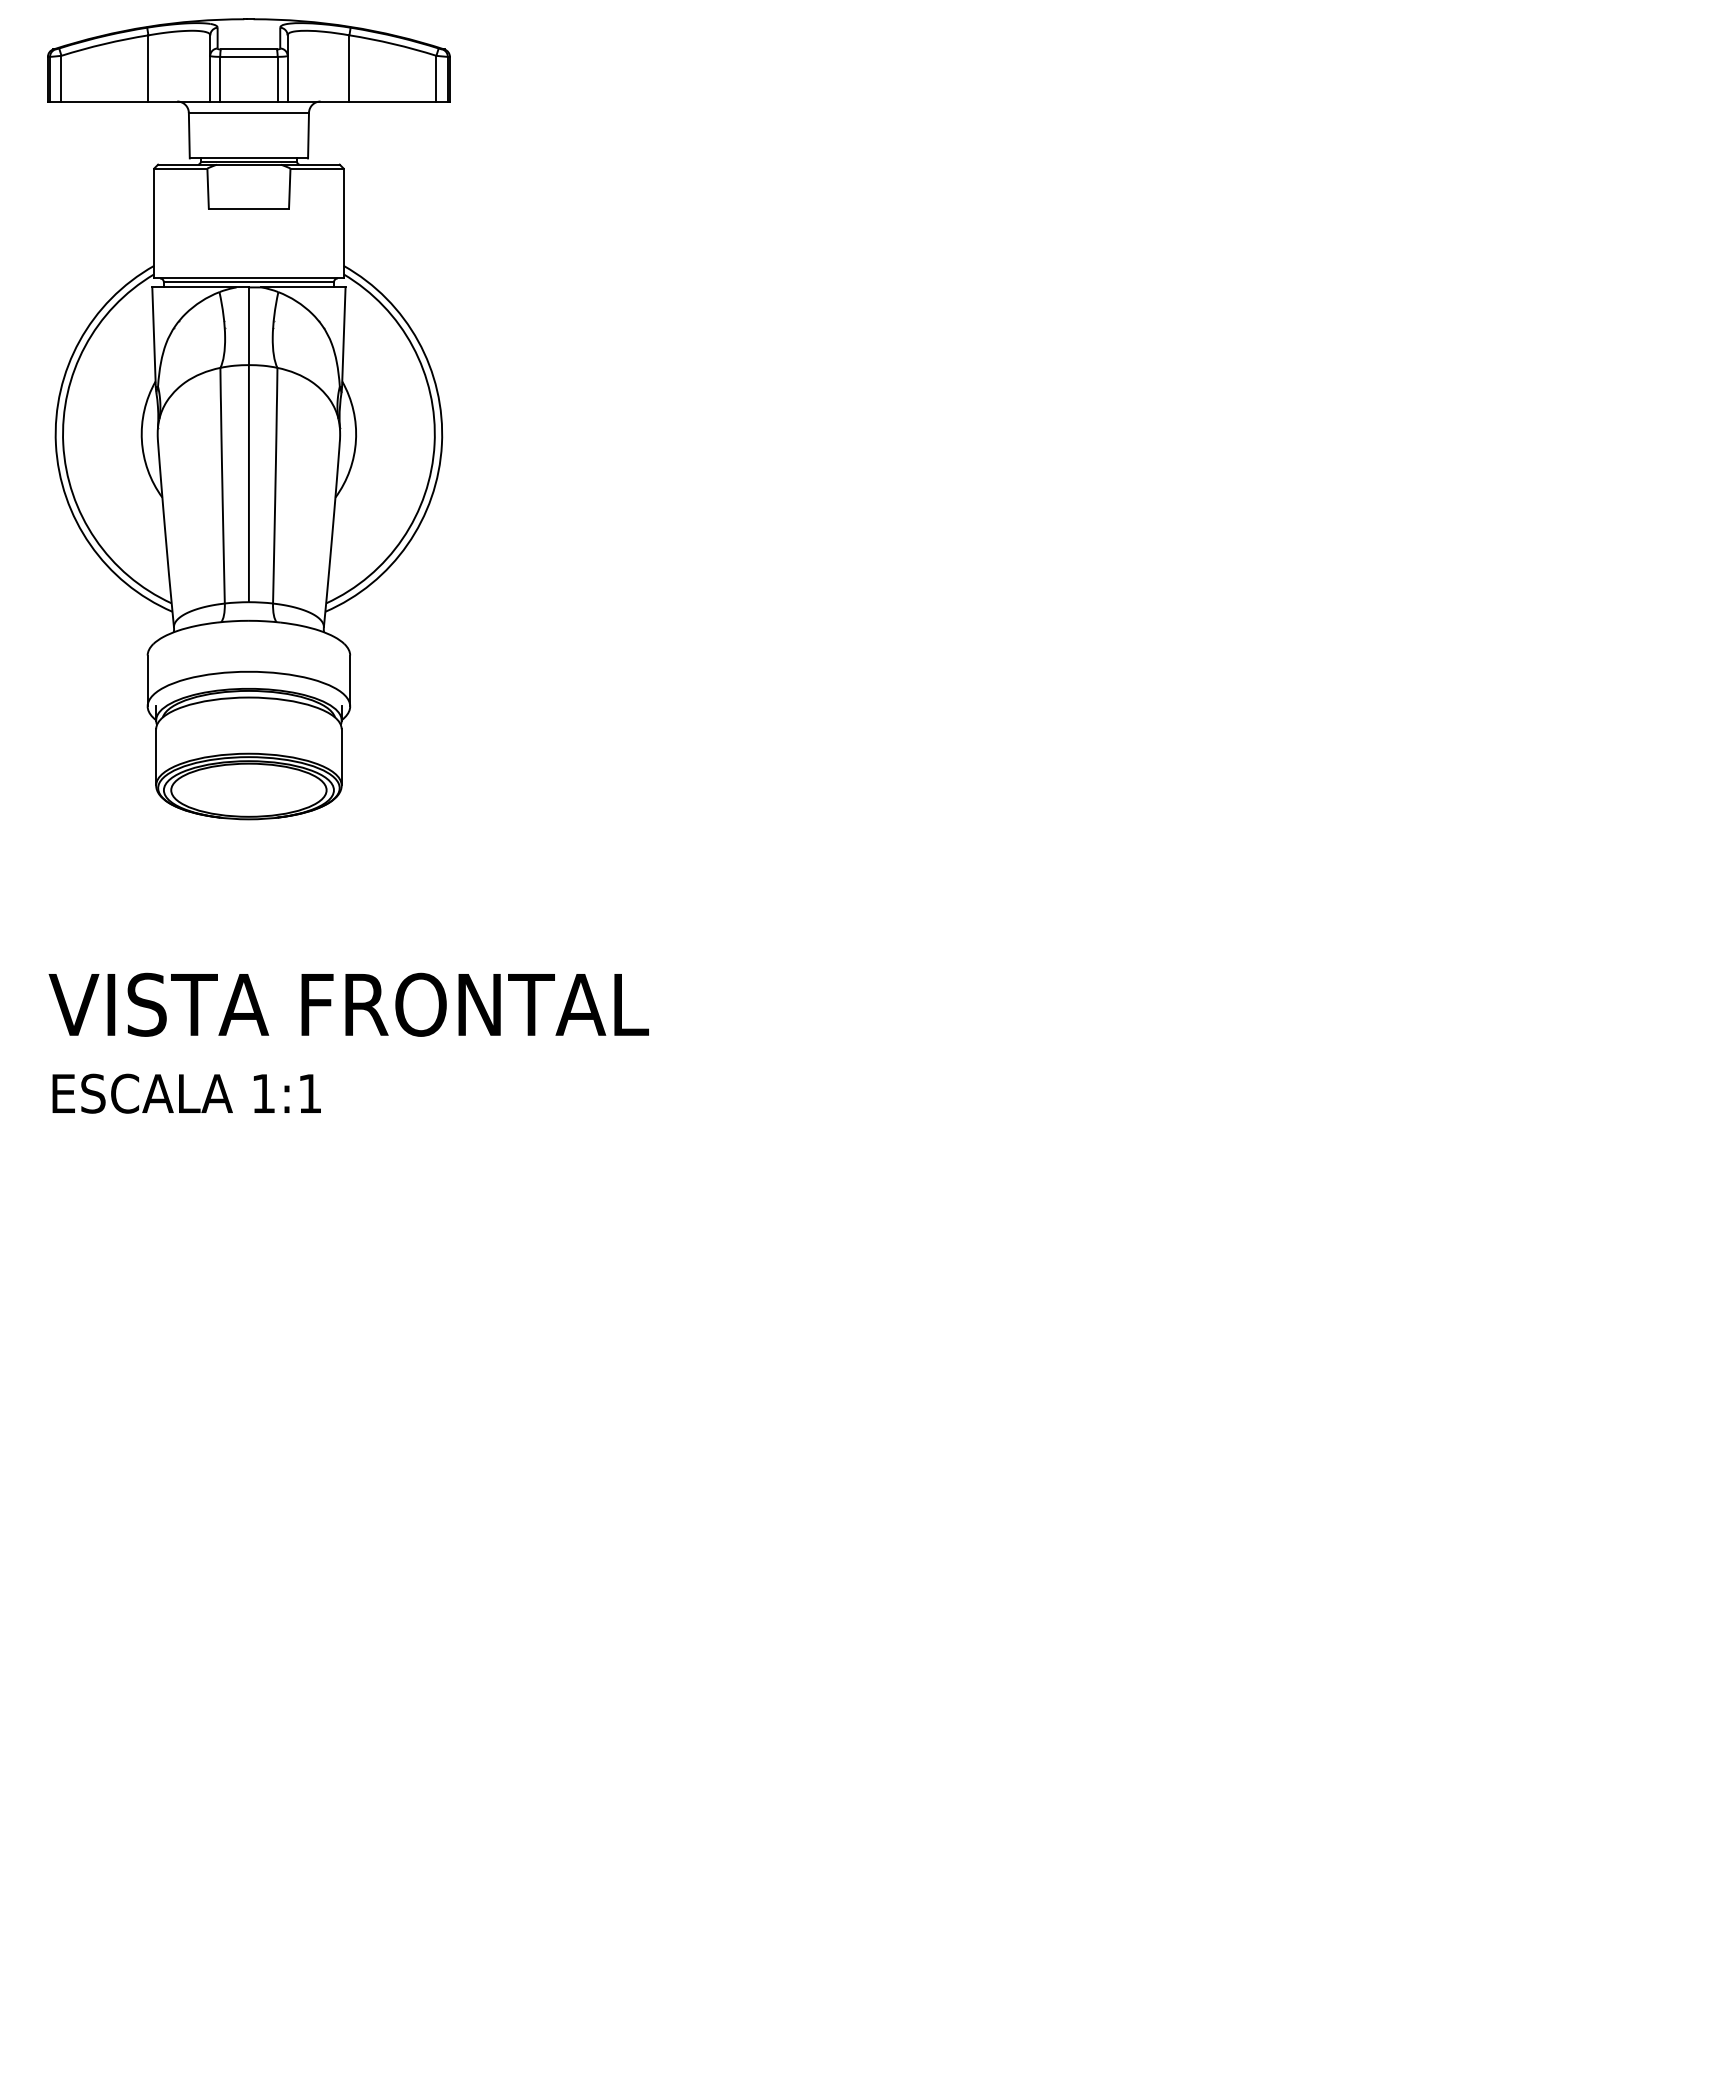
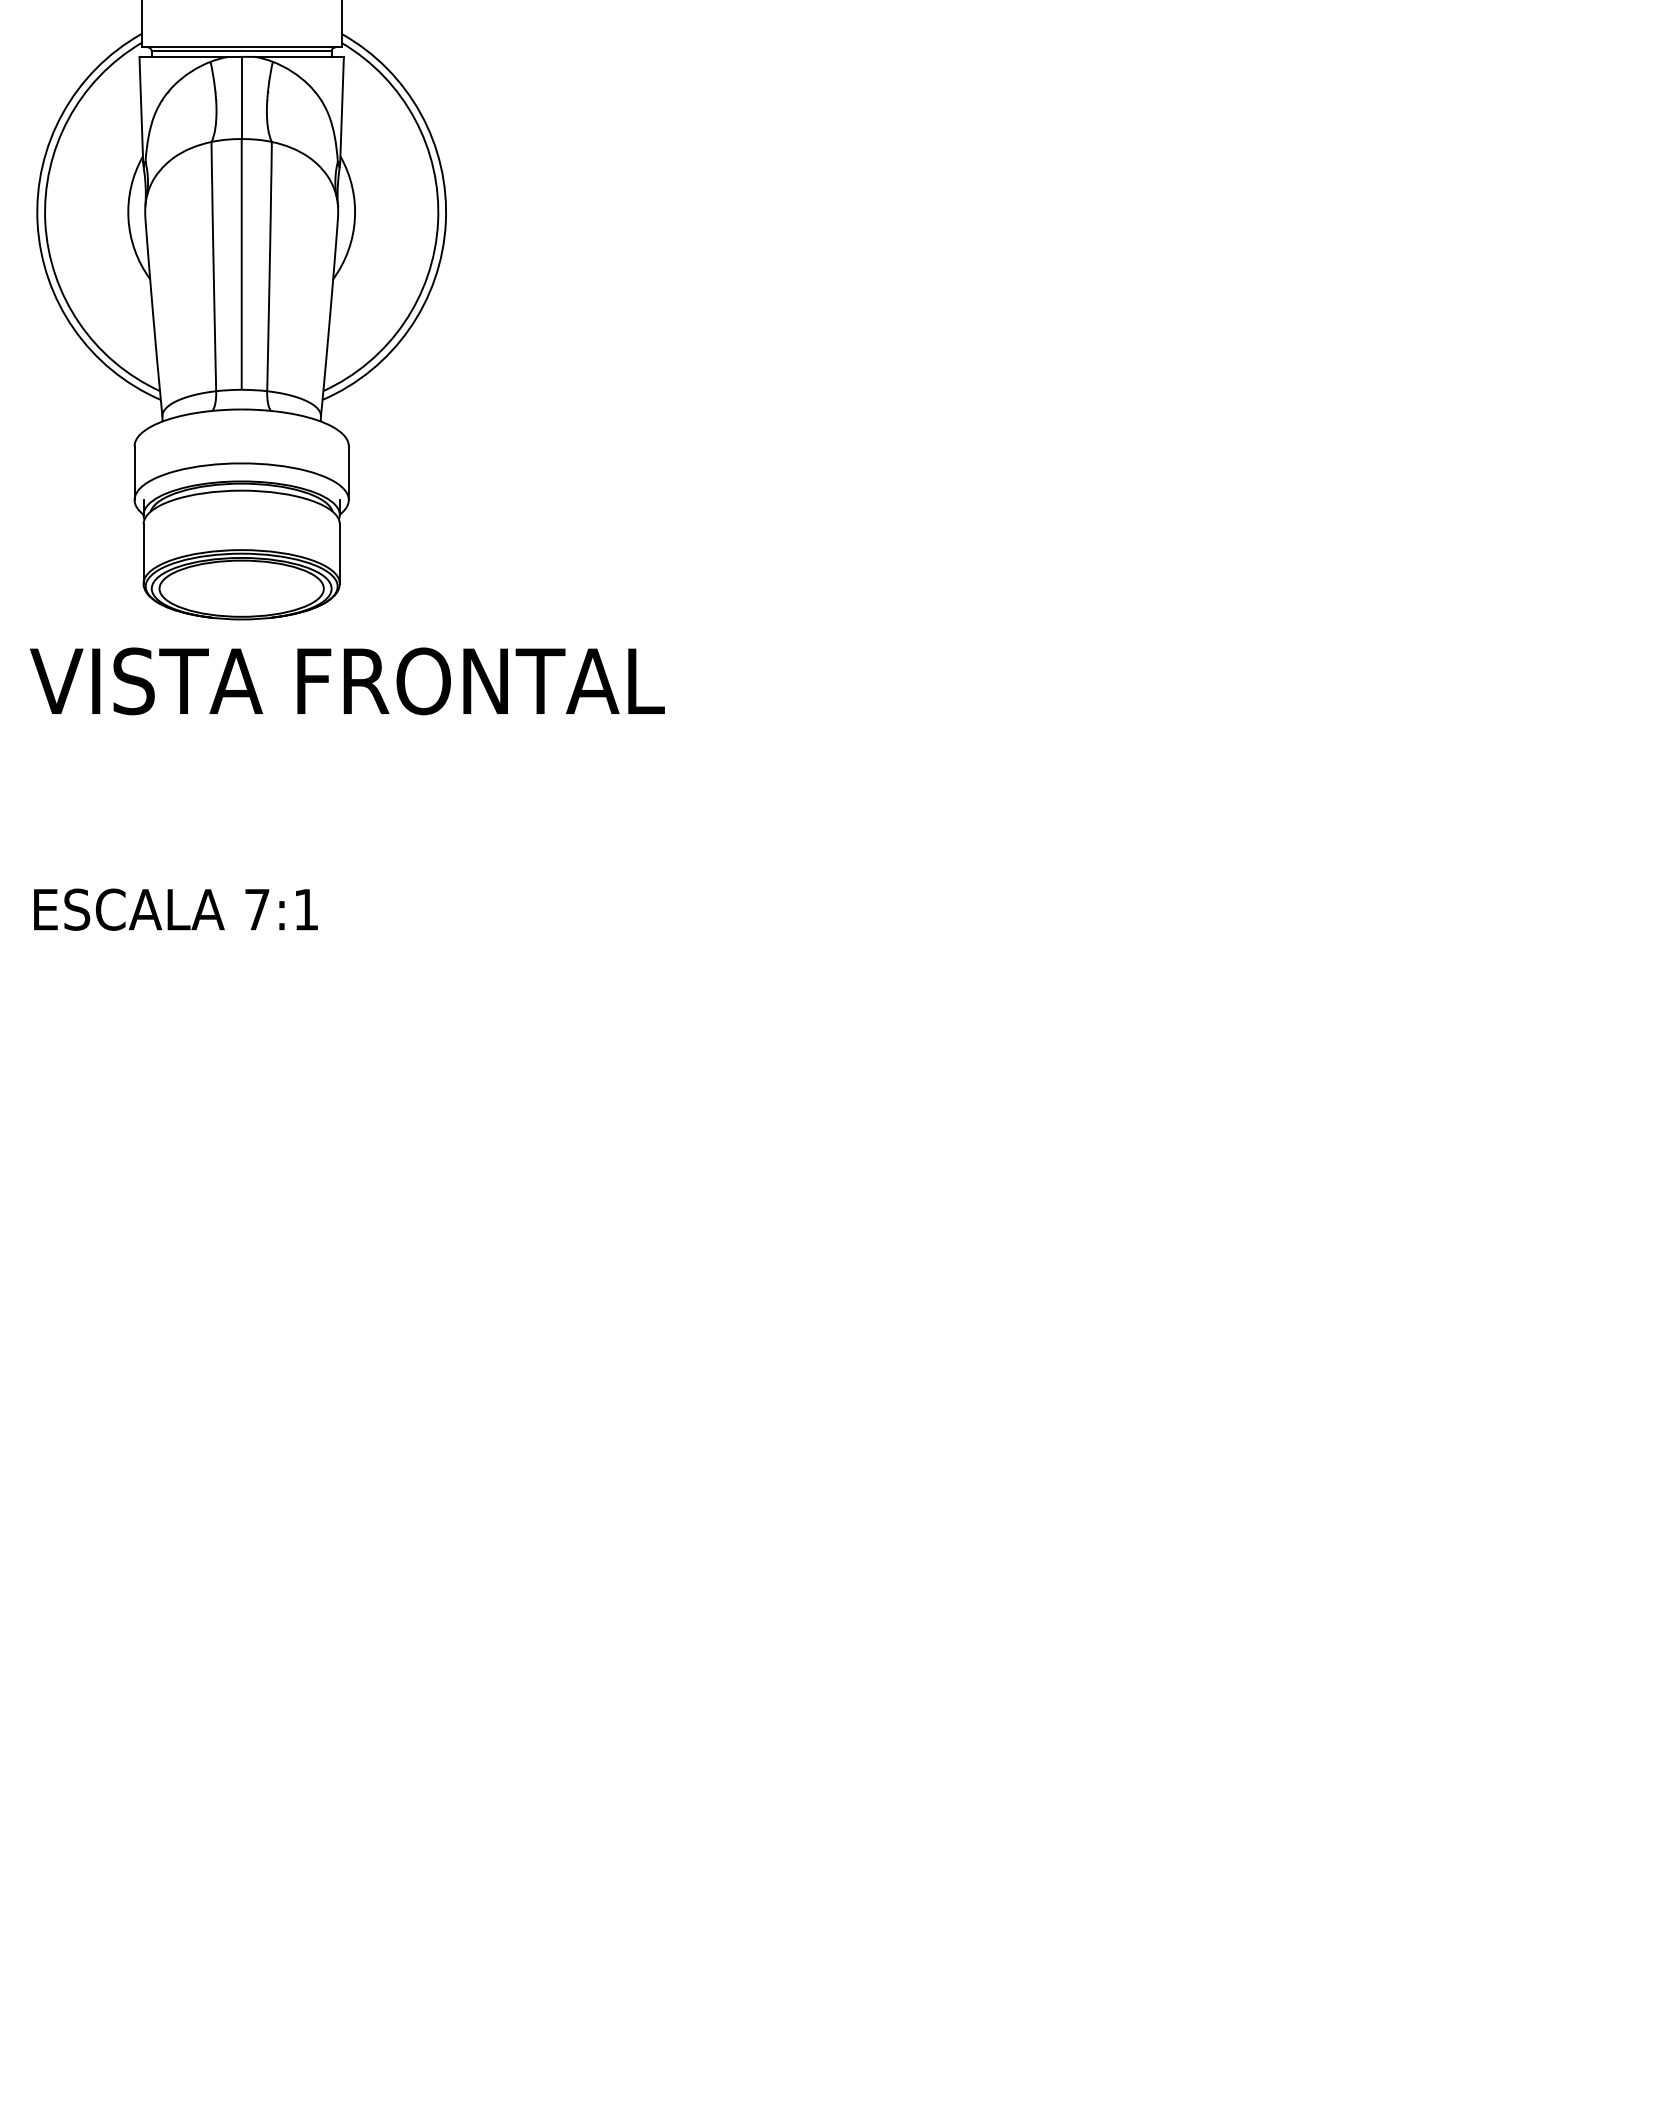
text: (348, 1004) -> (347, 680), moved
text: (263, 1093) -> (257, 909), 1:1 -> 7:1

